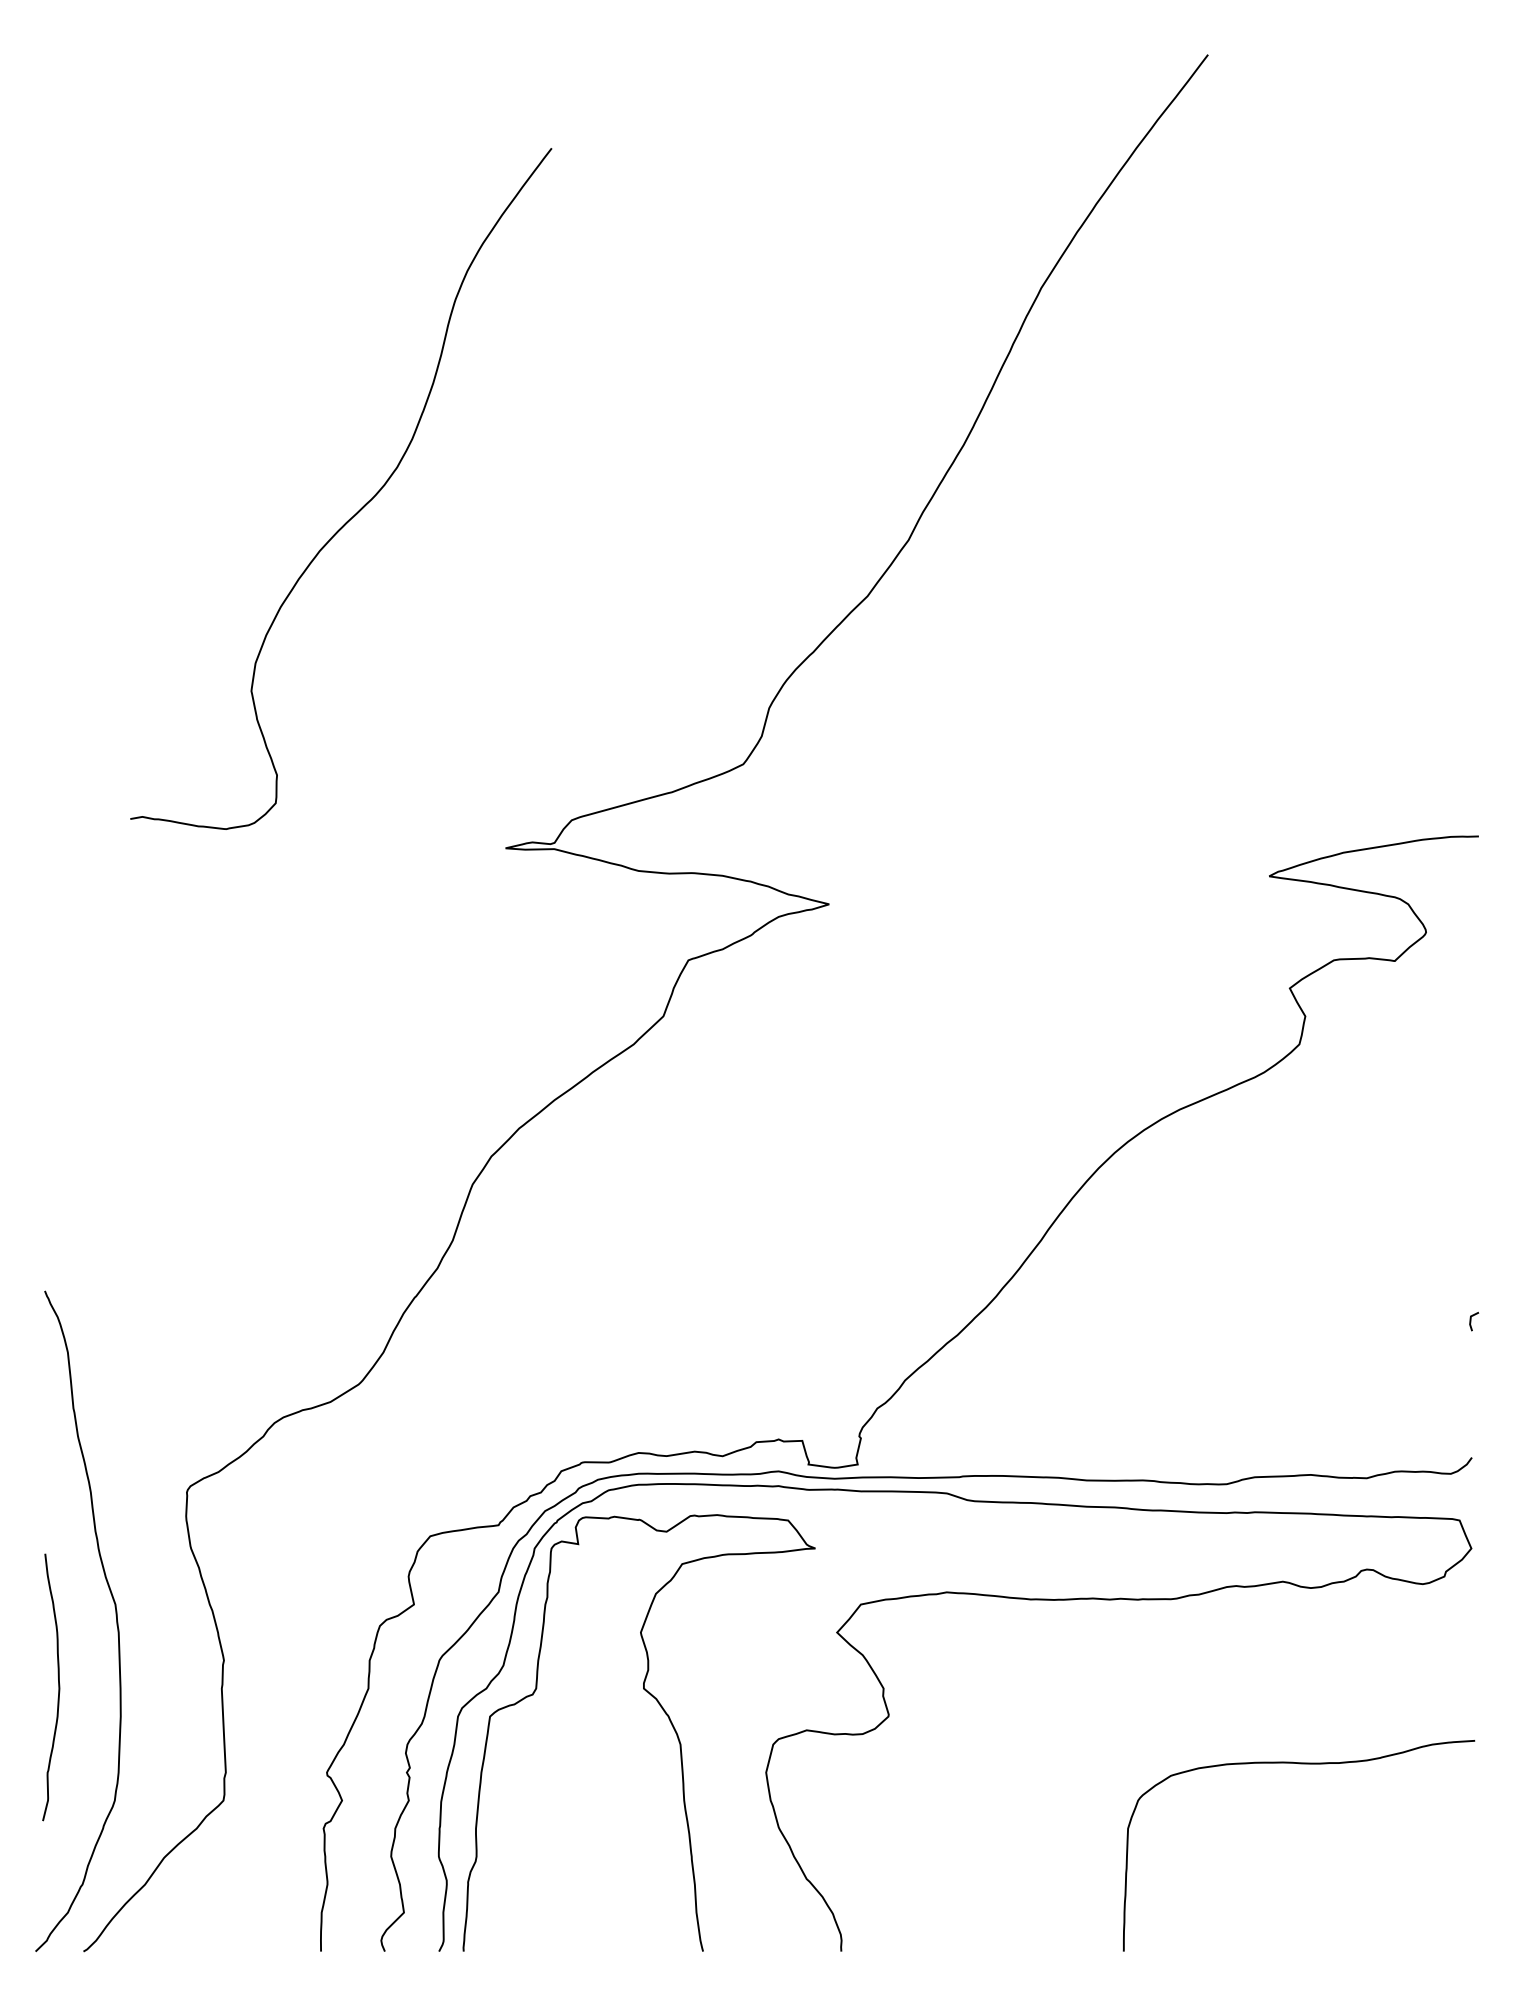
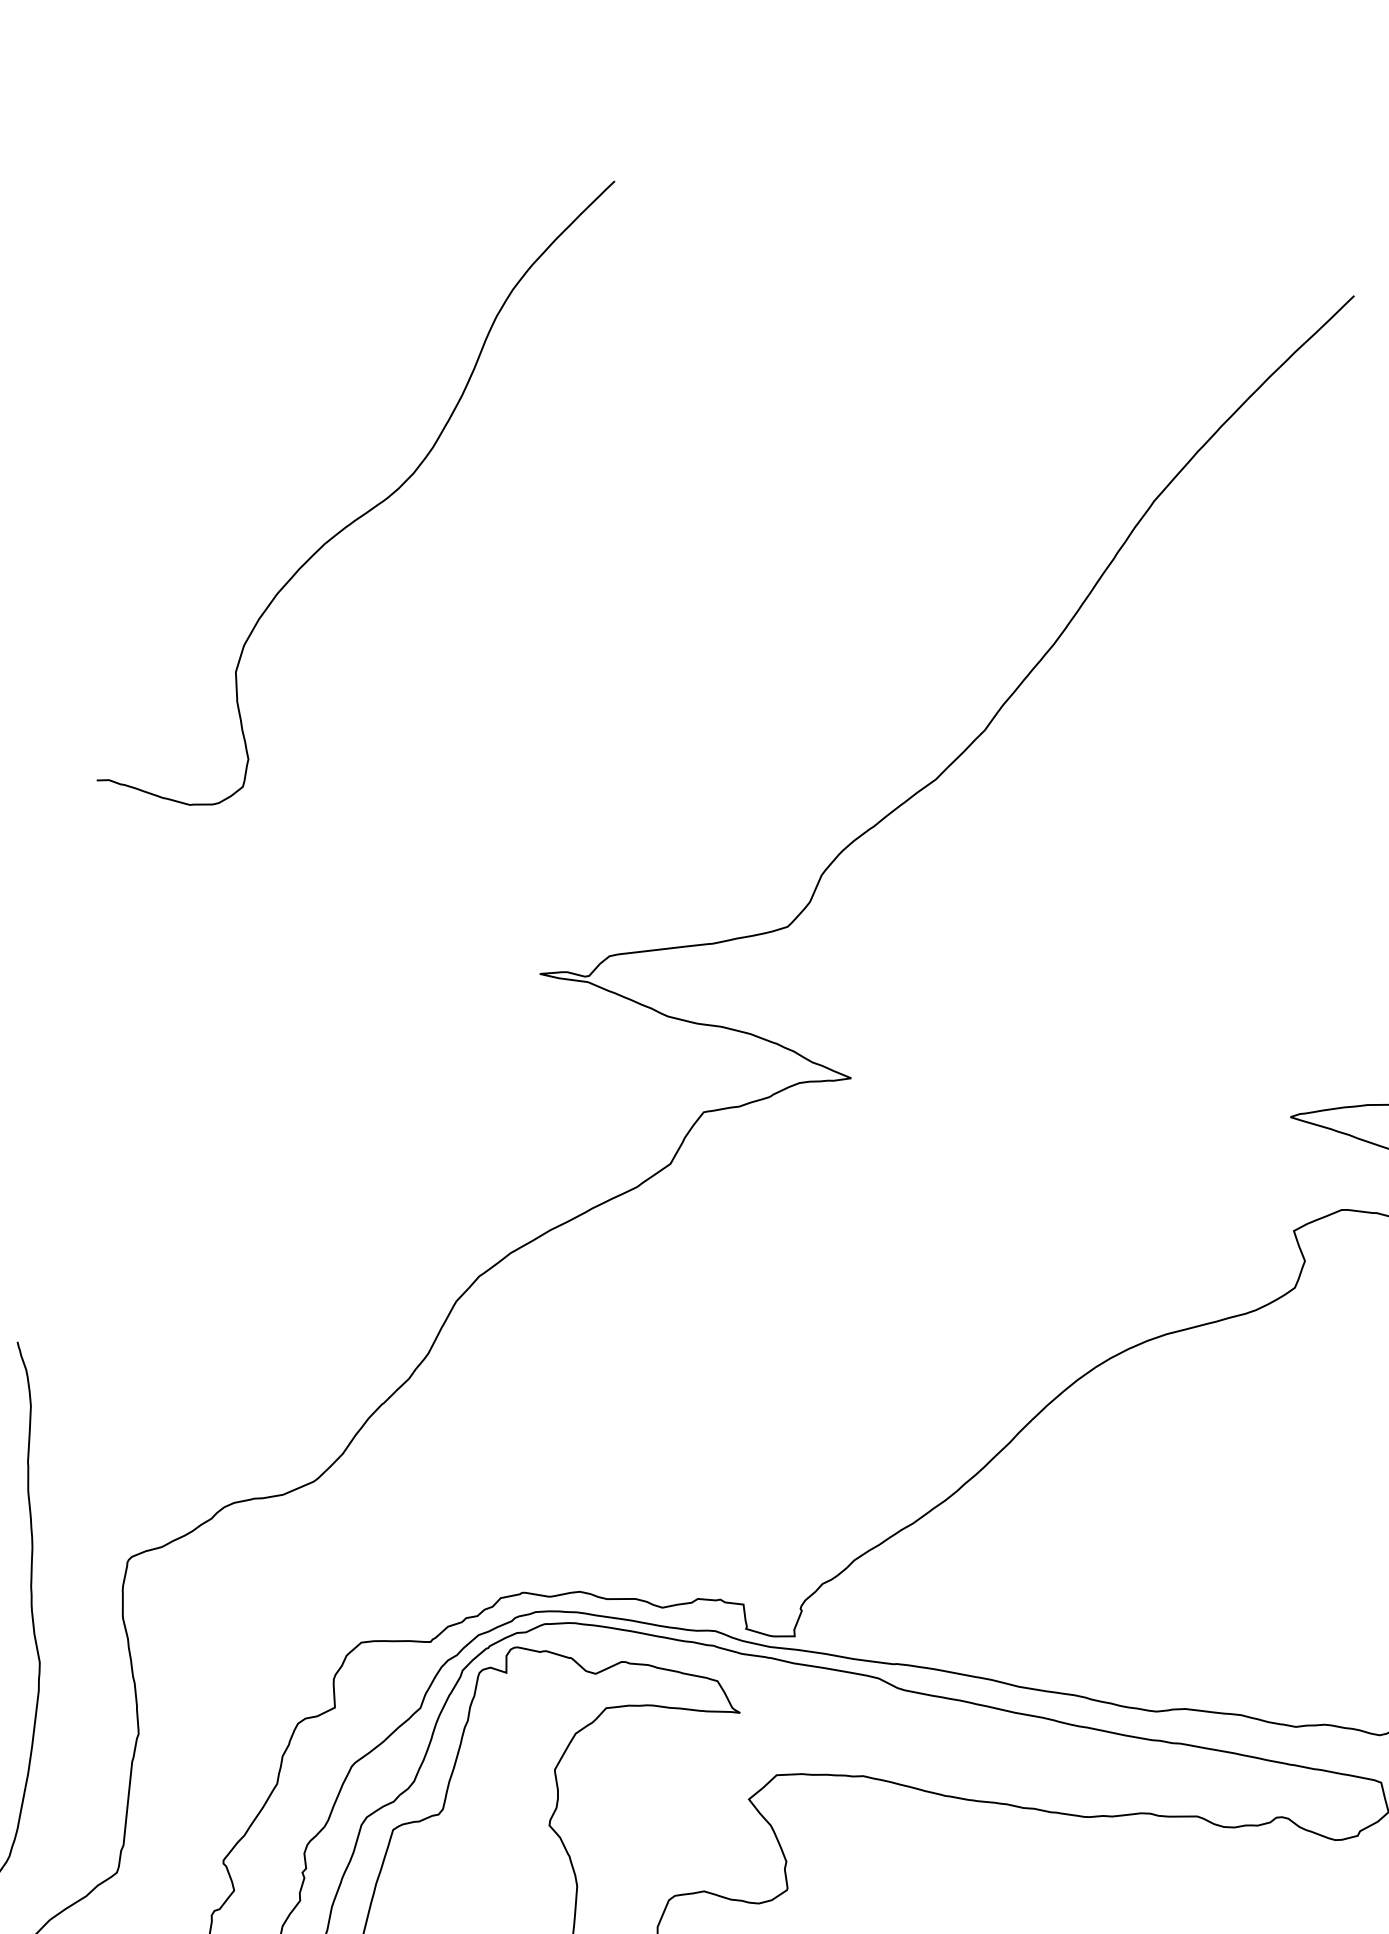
curve: (361, 507) -> (372, 507), moved

